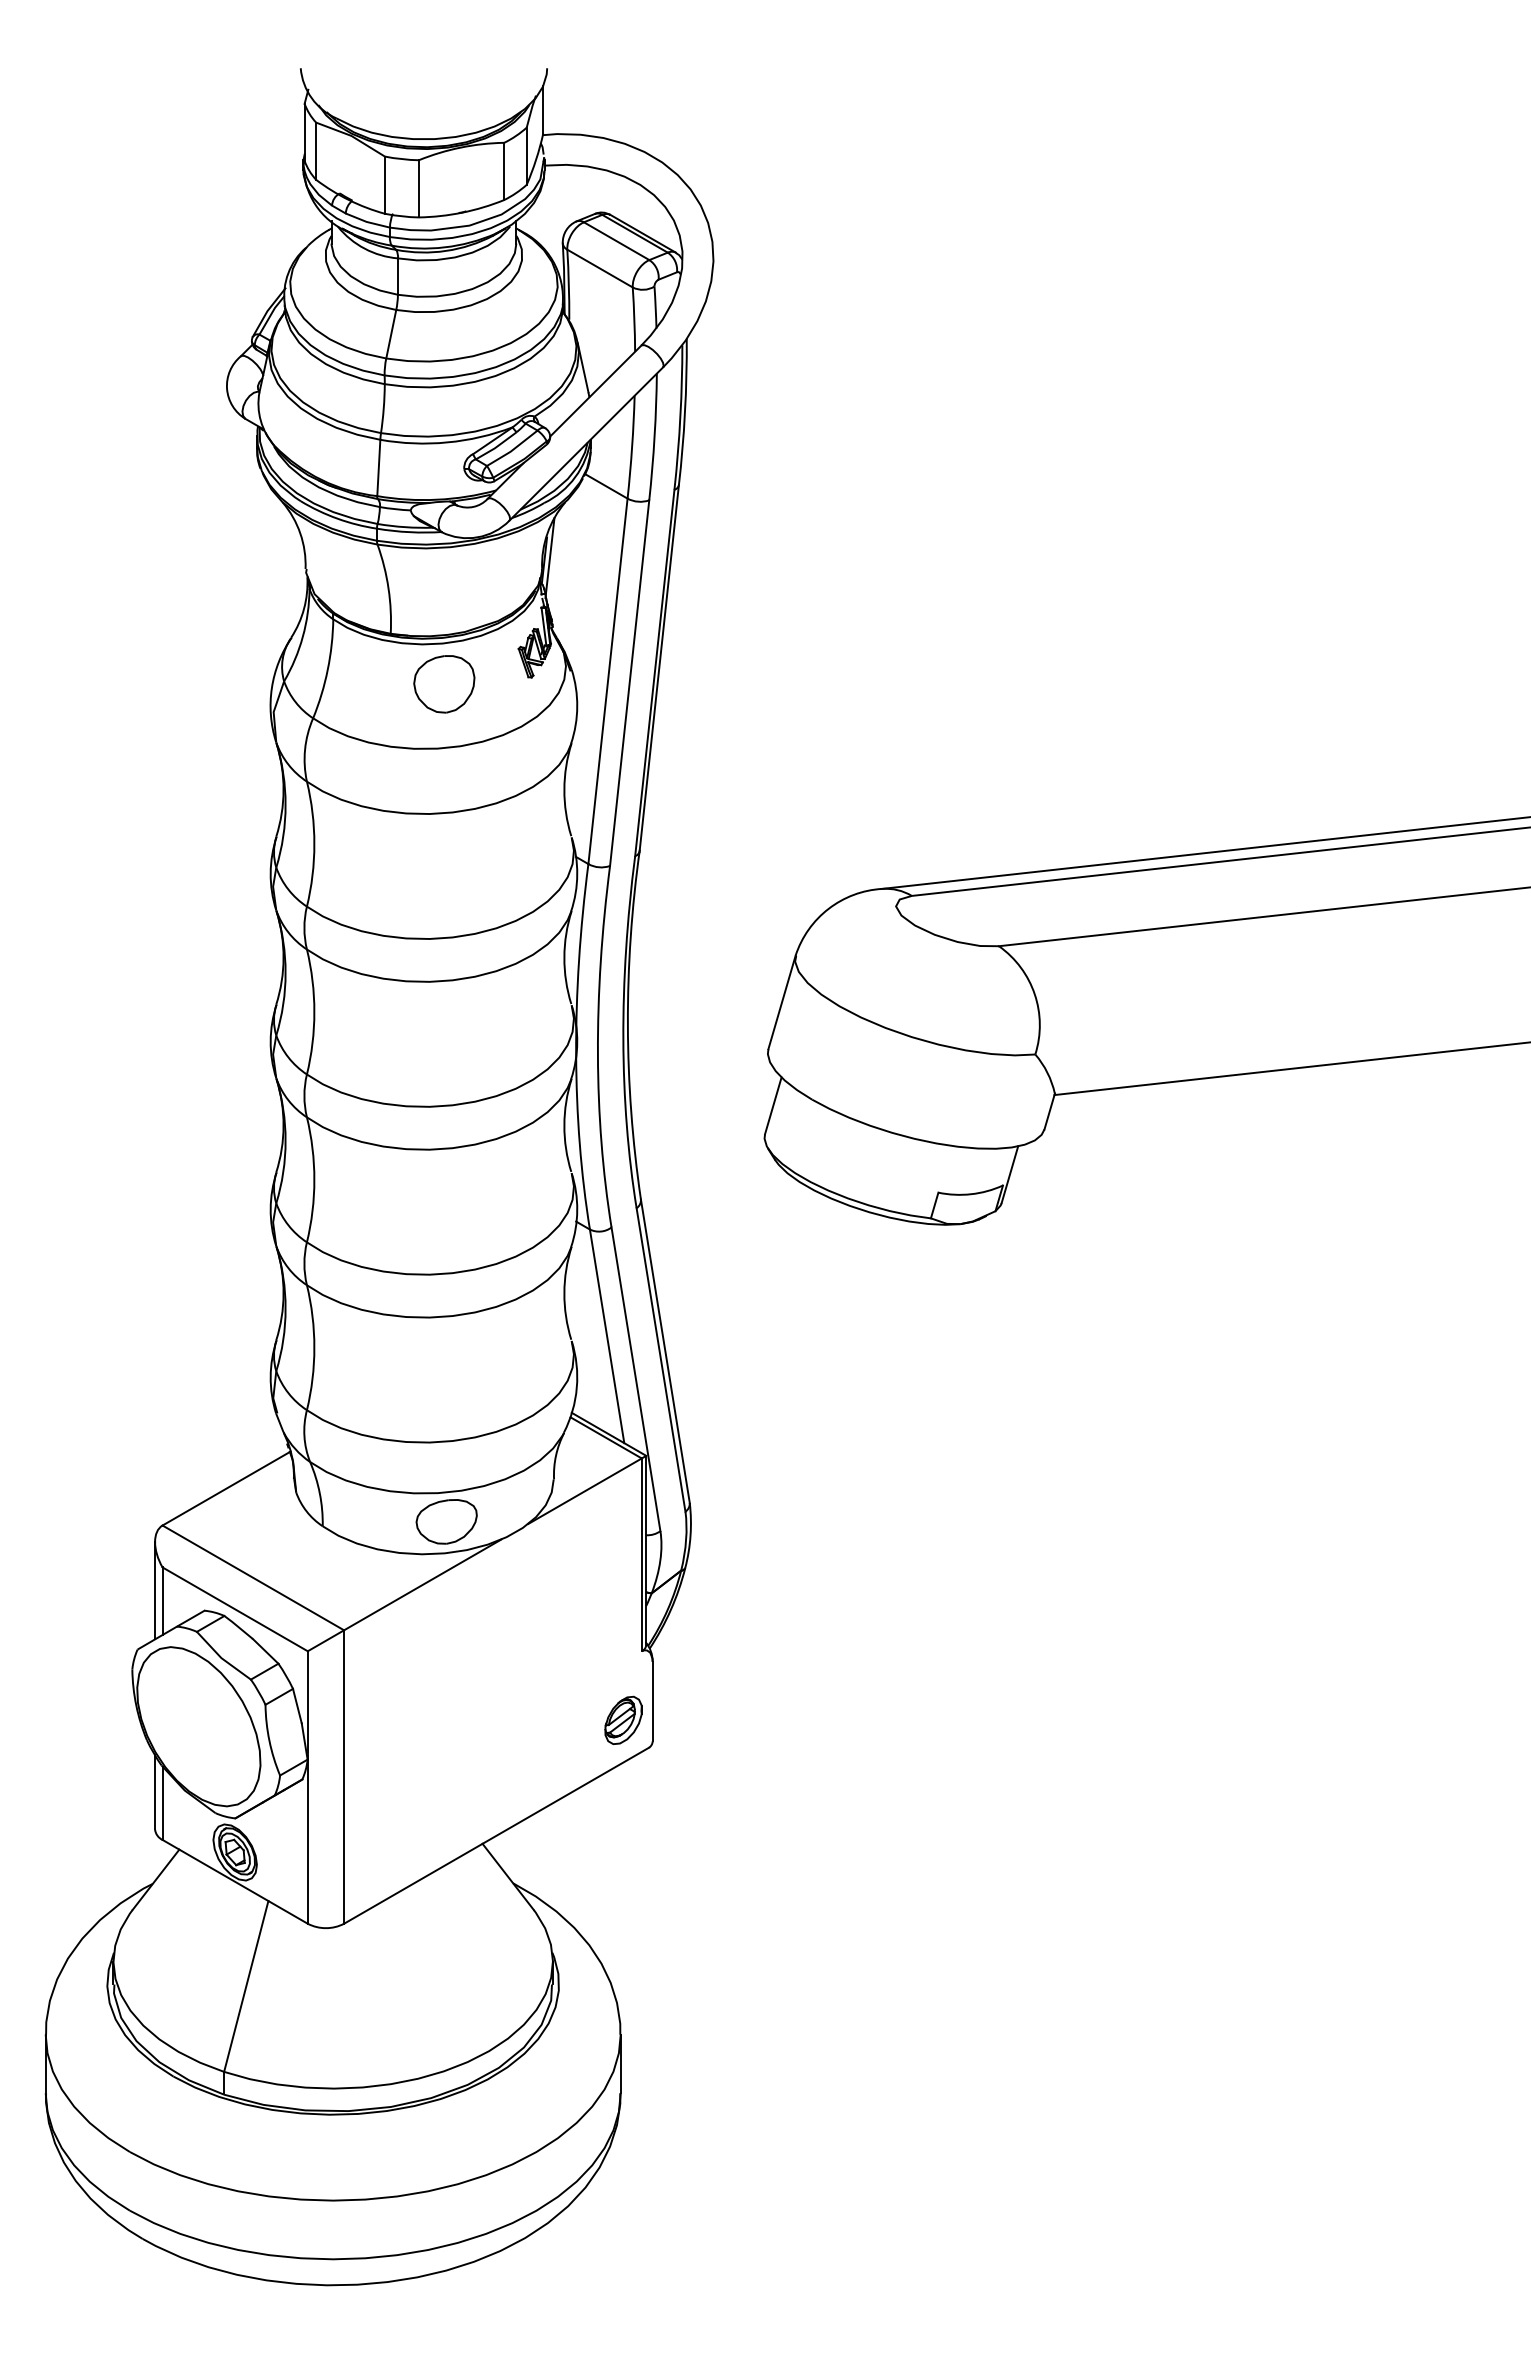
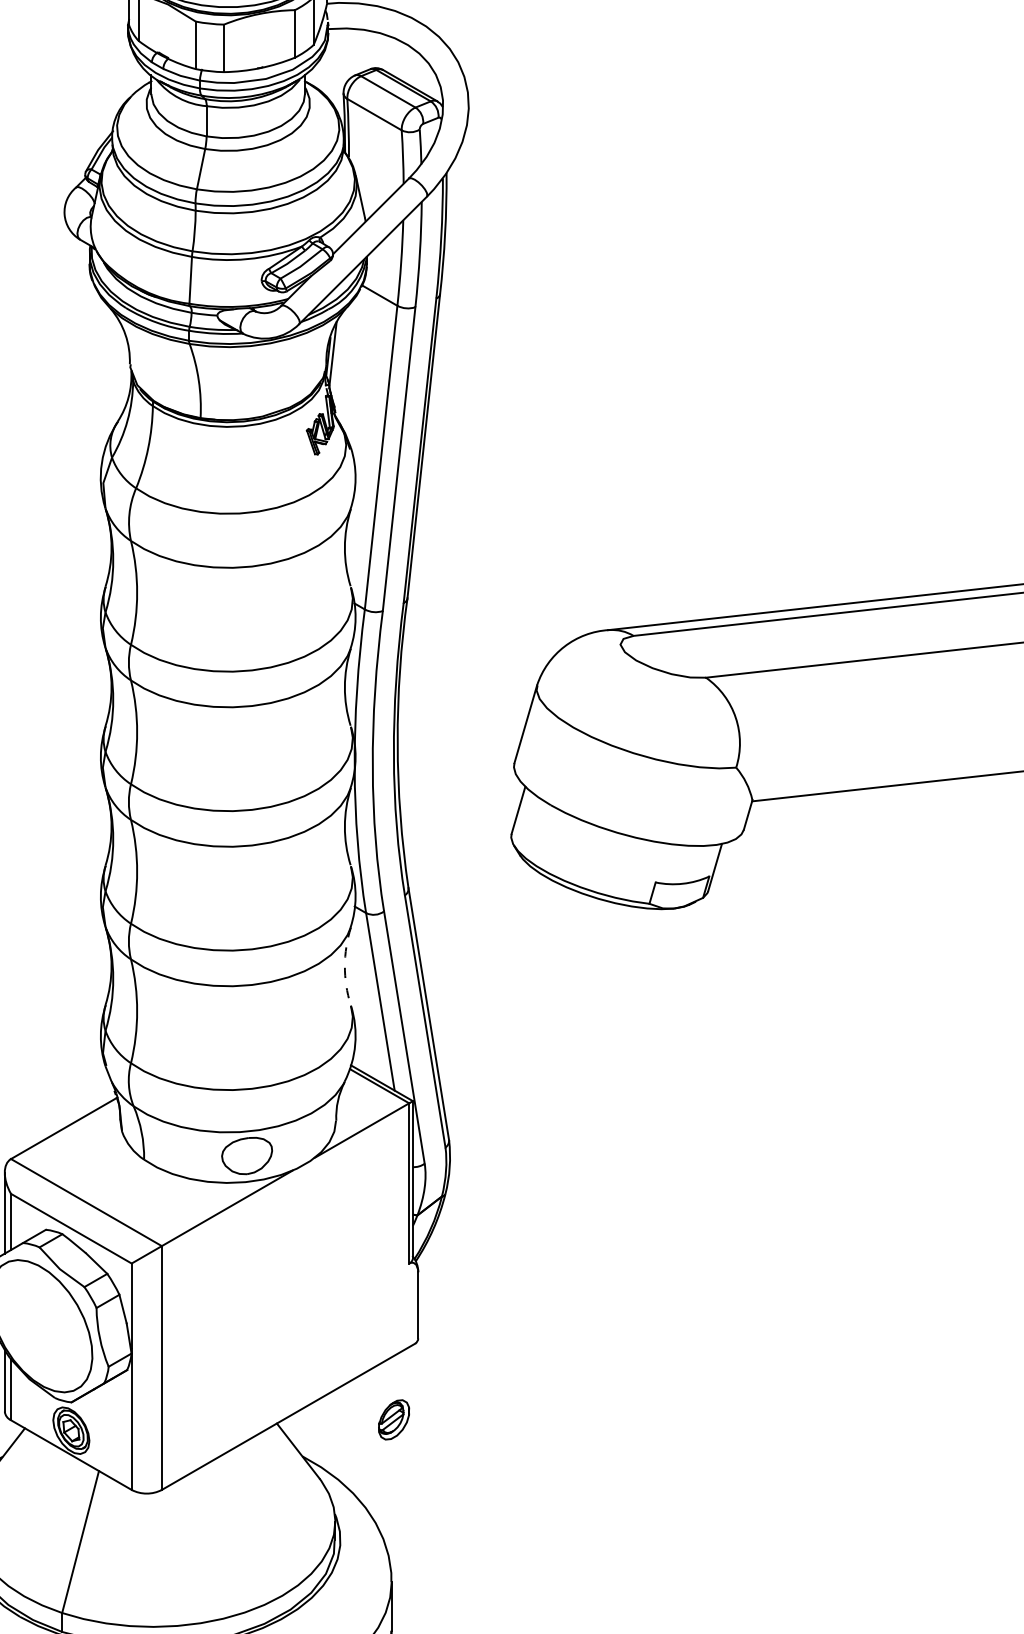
part: (444, 684) -> (245, 460), removed
arc: (564, 1293) -> (344, 966), solid -> dashed
part: (623, 1720) -> (394, 1419), moved

